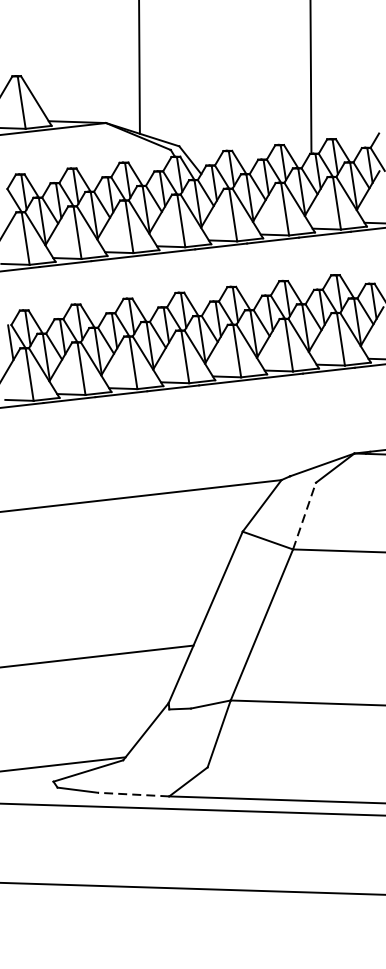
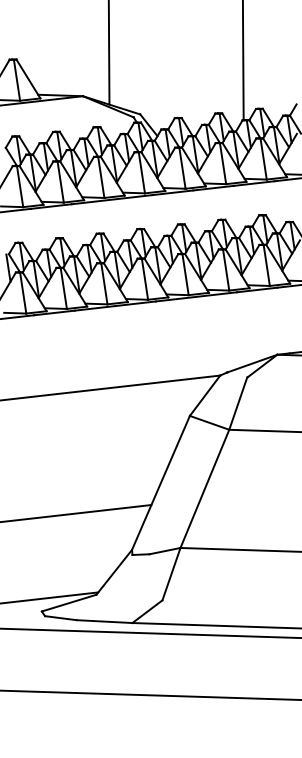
line: (304, 515) -> (238, 403), dashed -> solid
line: (133, 794) -> (104, 621), dashed -> solid

